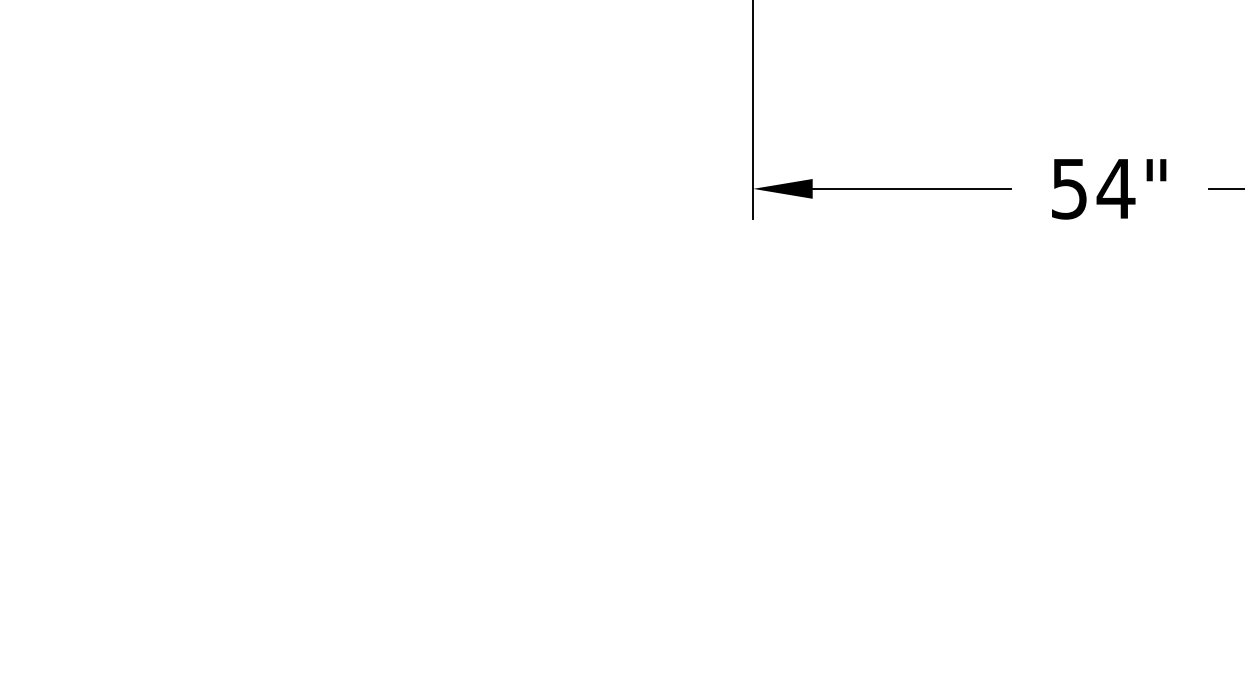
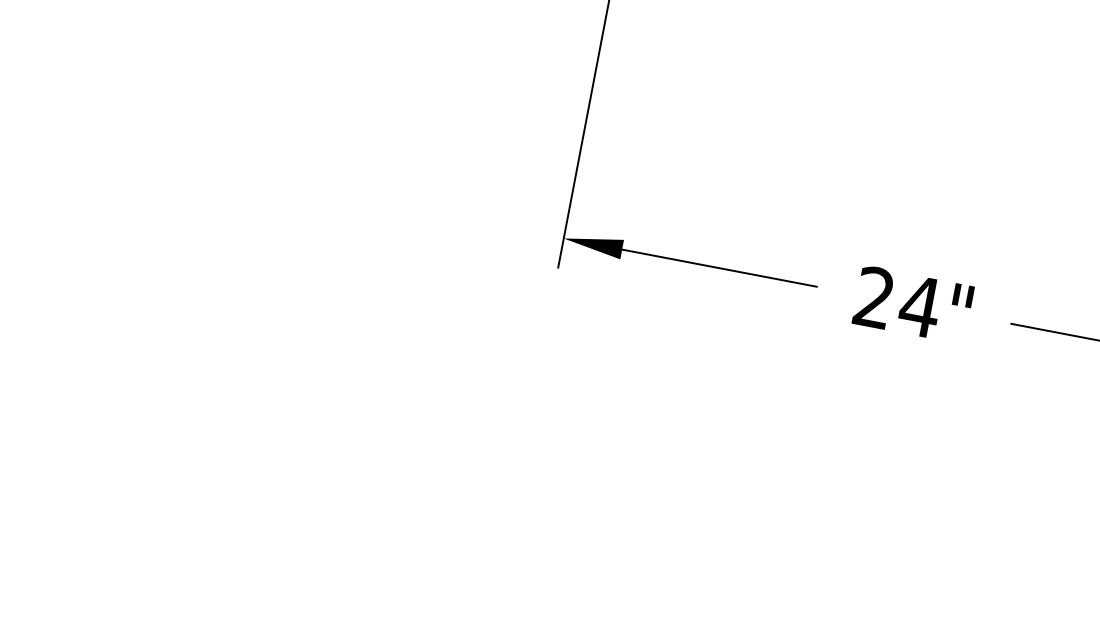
text: (1068, 188) -> (873, 297), 54" -> 24"

